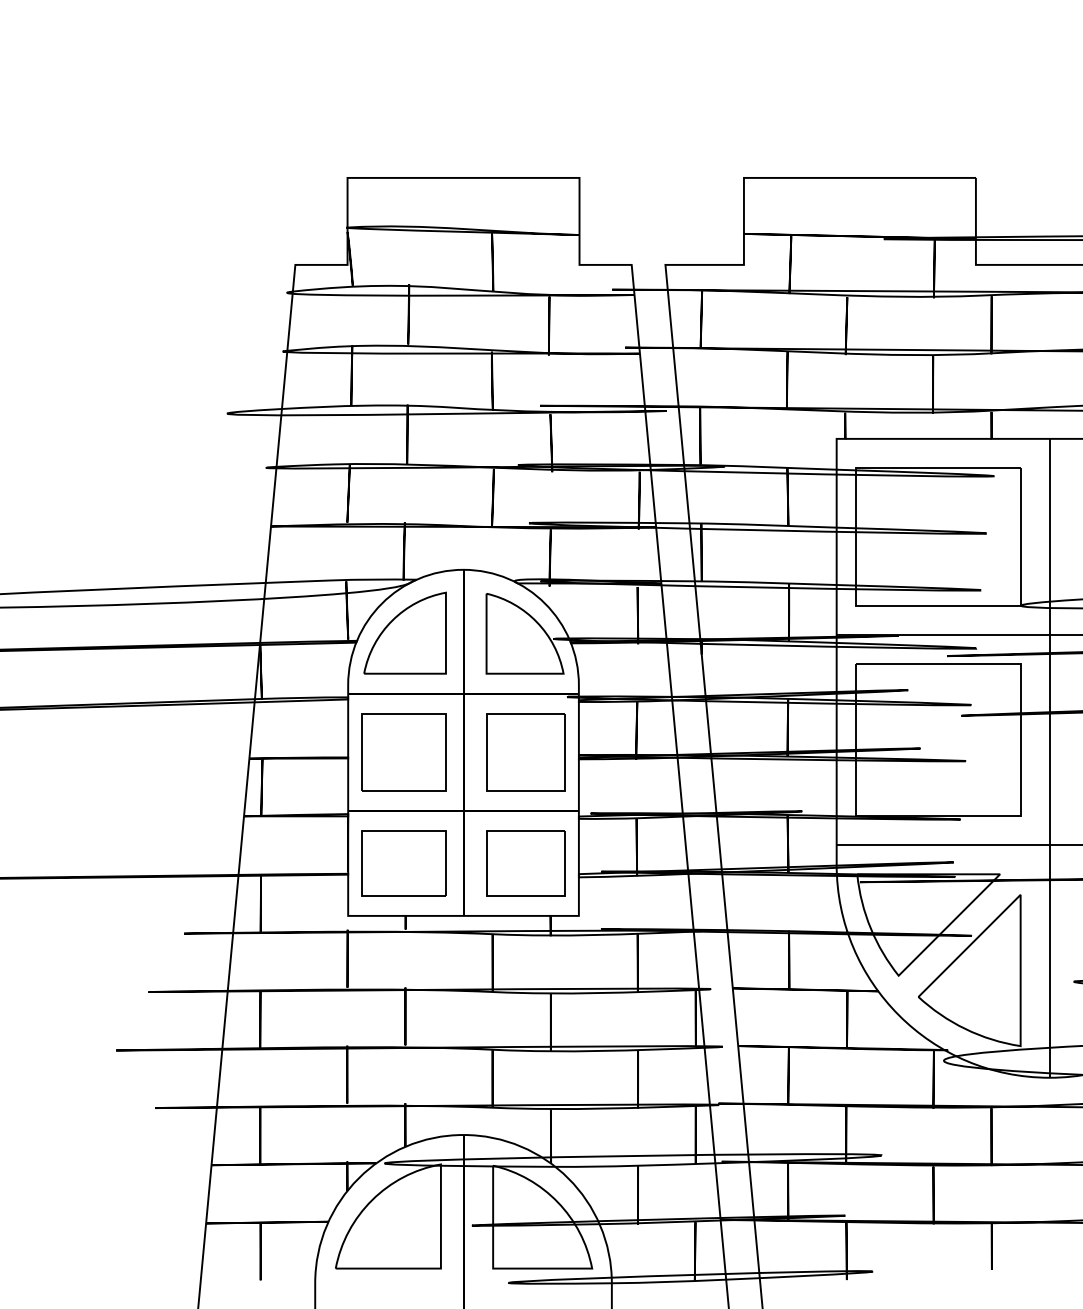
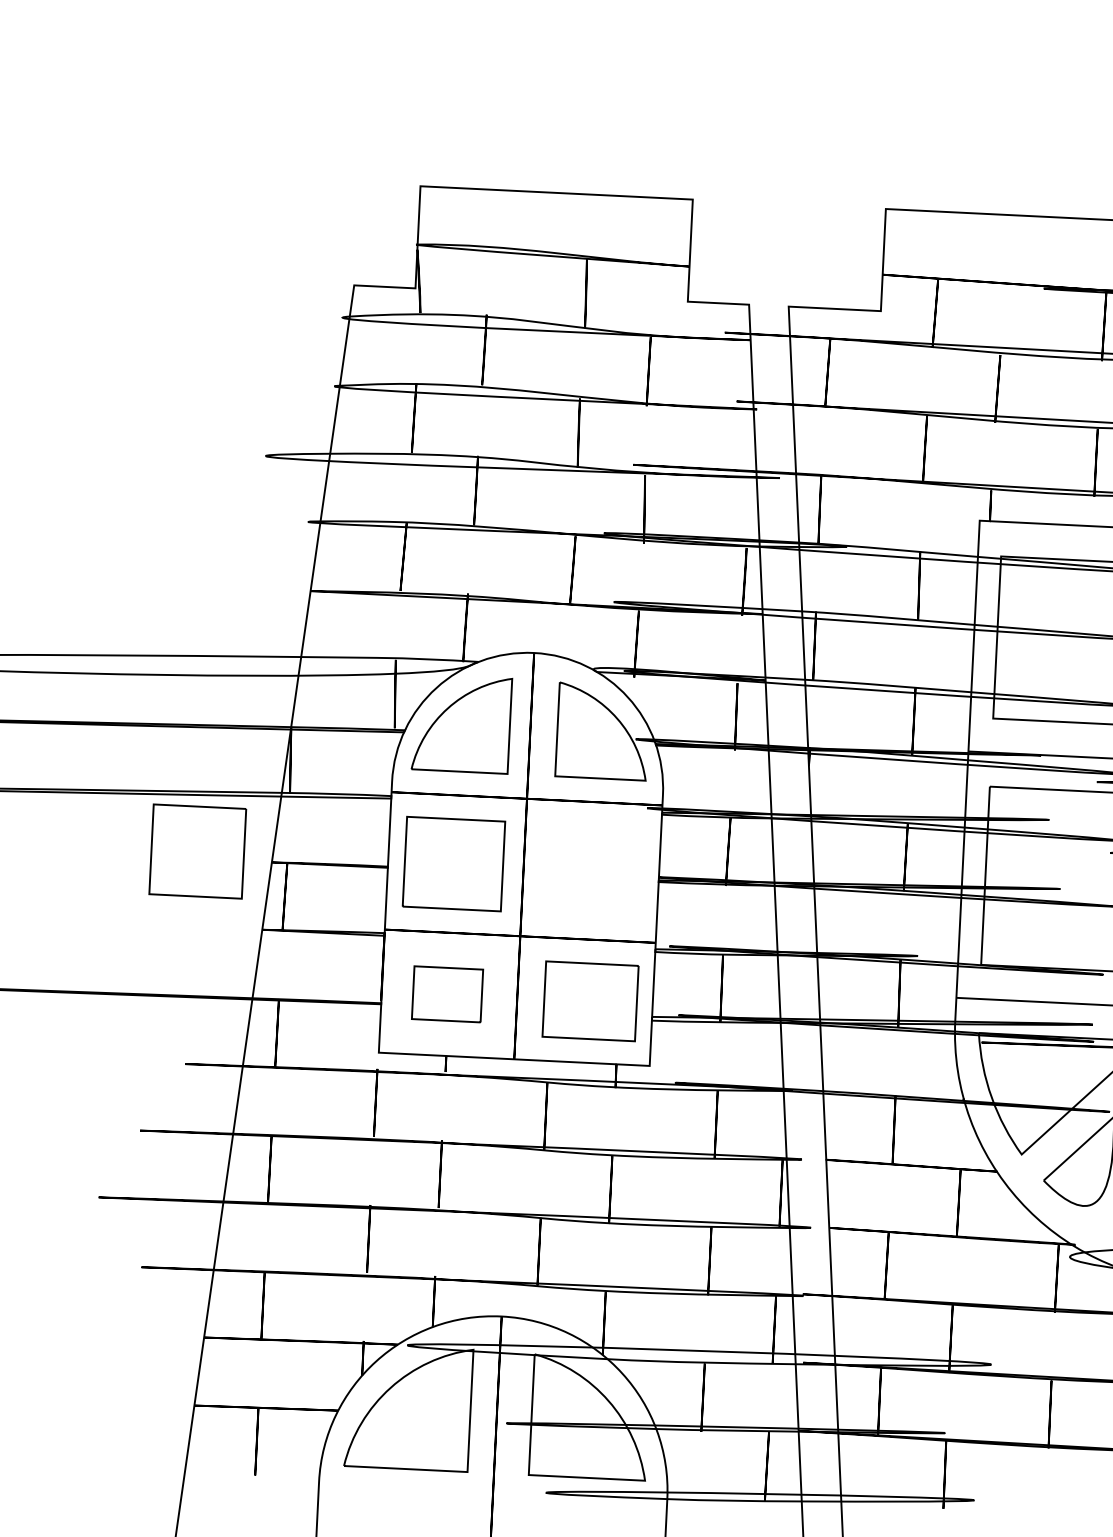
part: (525, 752) -> (197, 851), moved
part: (403, 863) -> (446, 994), size x0.7

